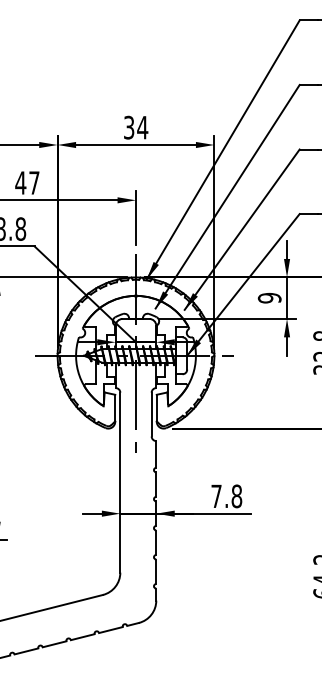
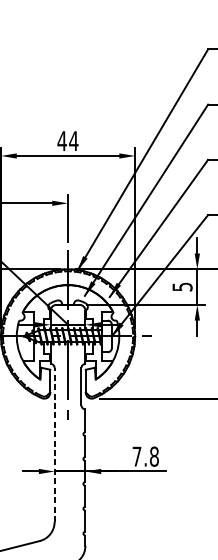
text: (128, 127) -> (61, 140), 34 -> 44
text: (269, 297) -> (182, 286), 9 -> 5
line: (120, 482) -> (54, 444), solid -> dashed

